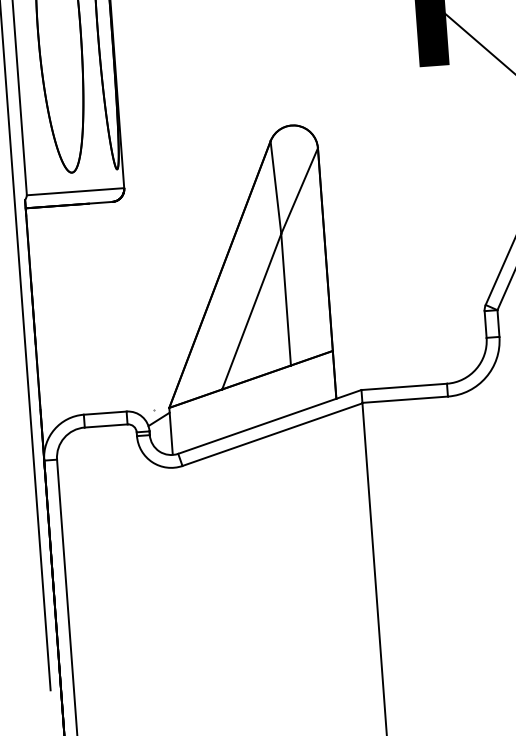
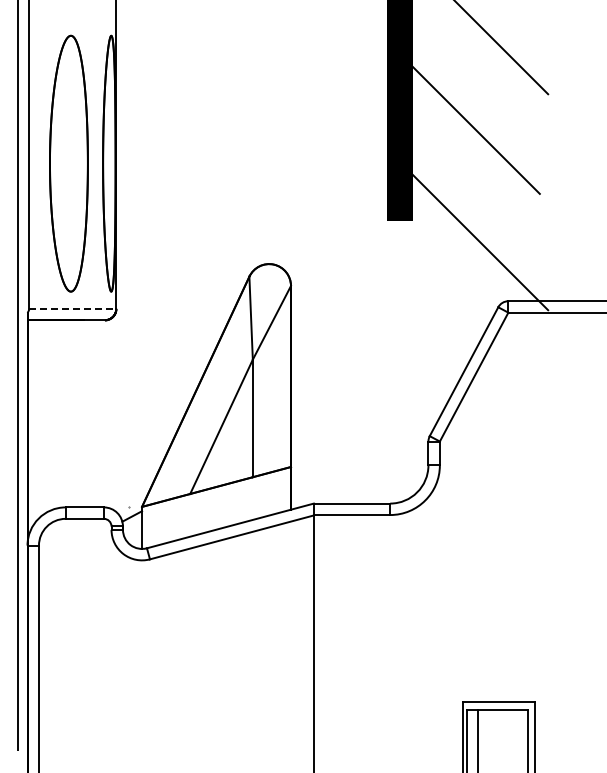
line: (76, 191) -> (73, 308), solid -> dashed

